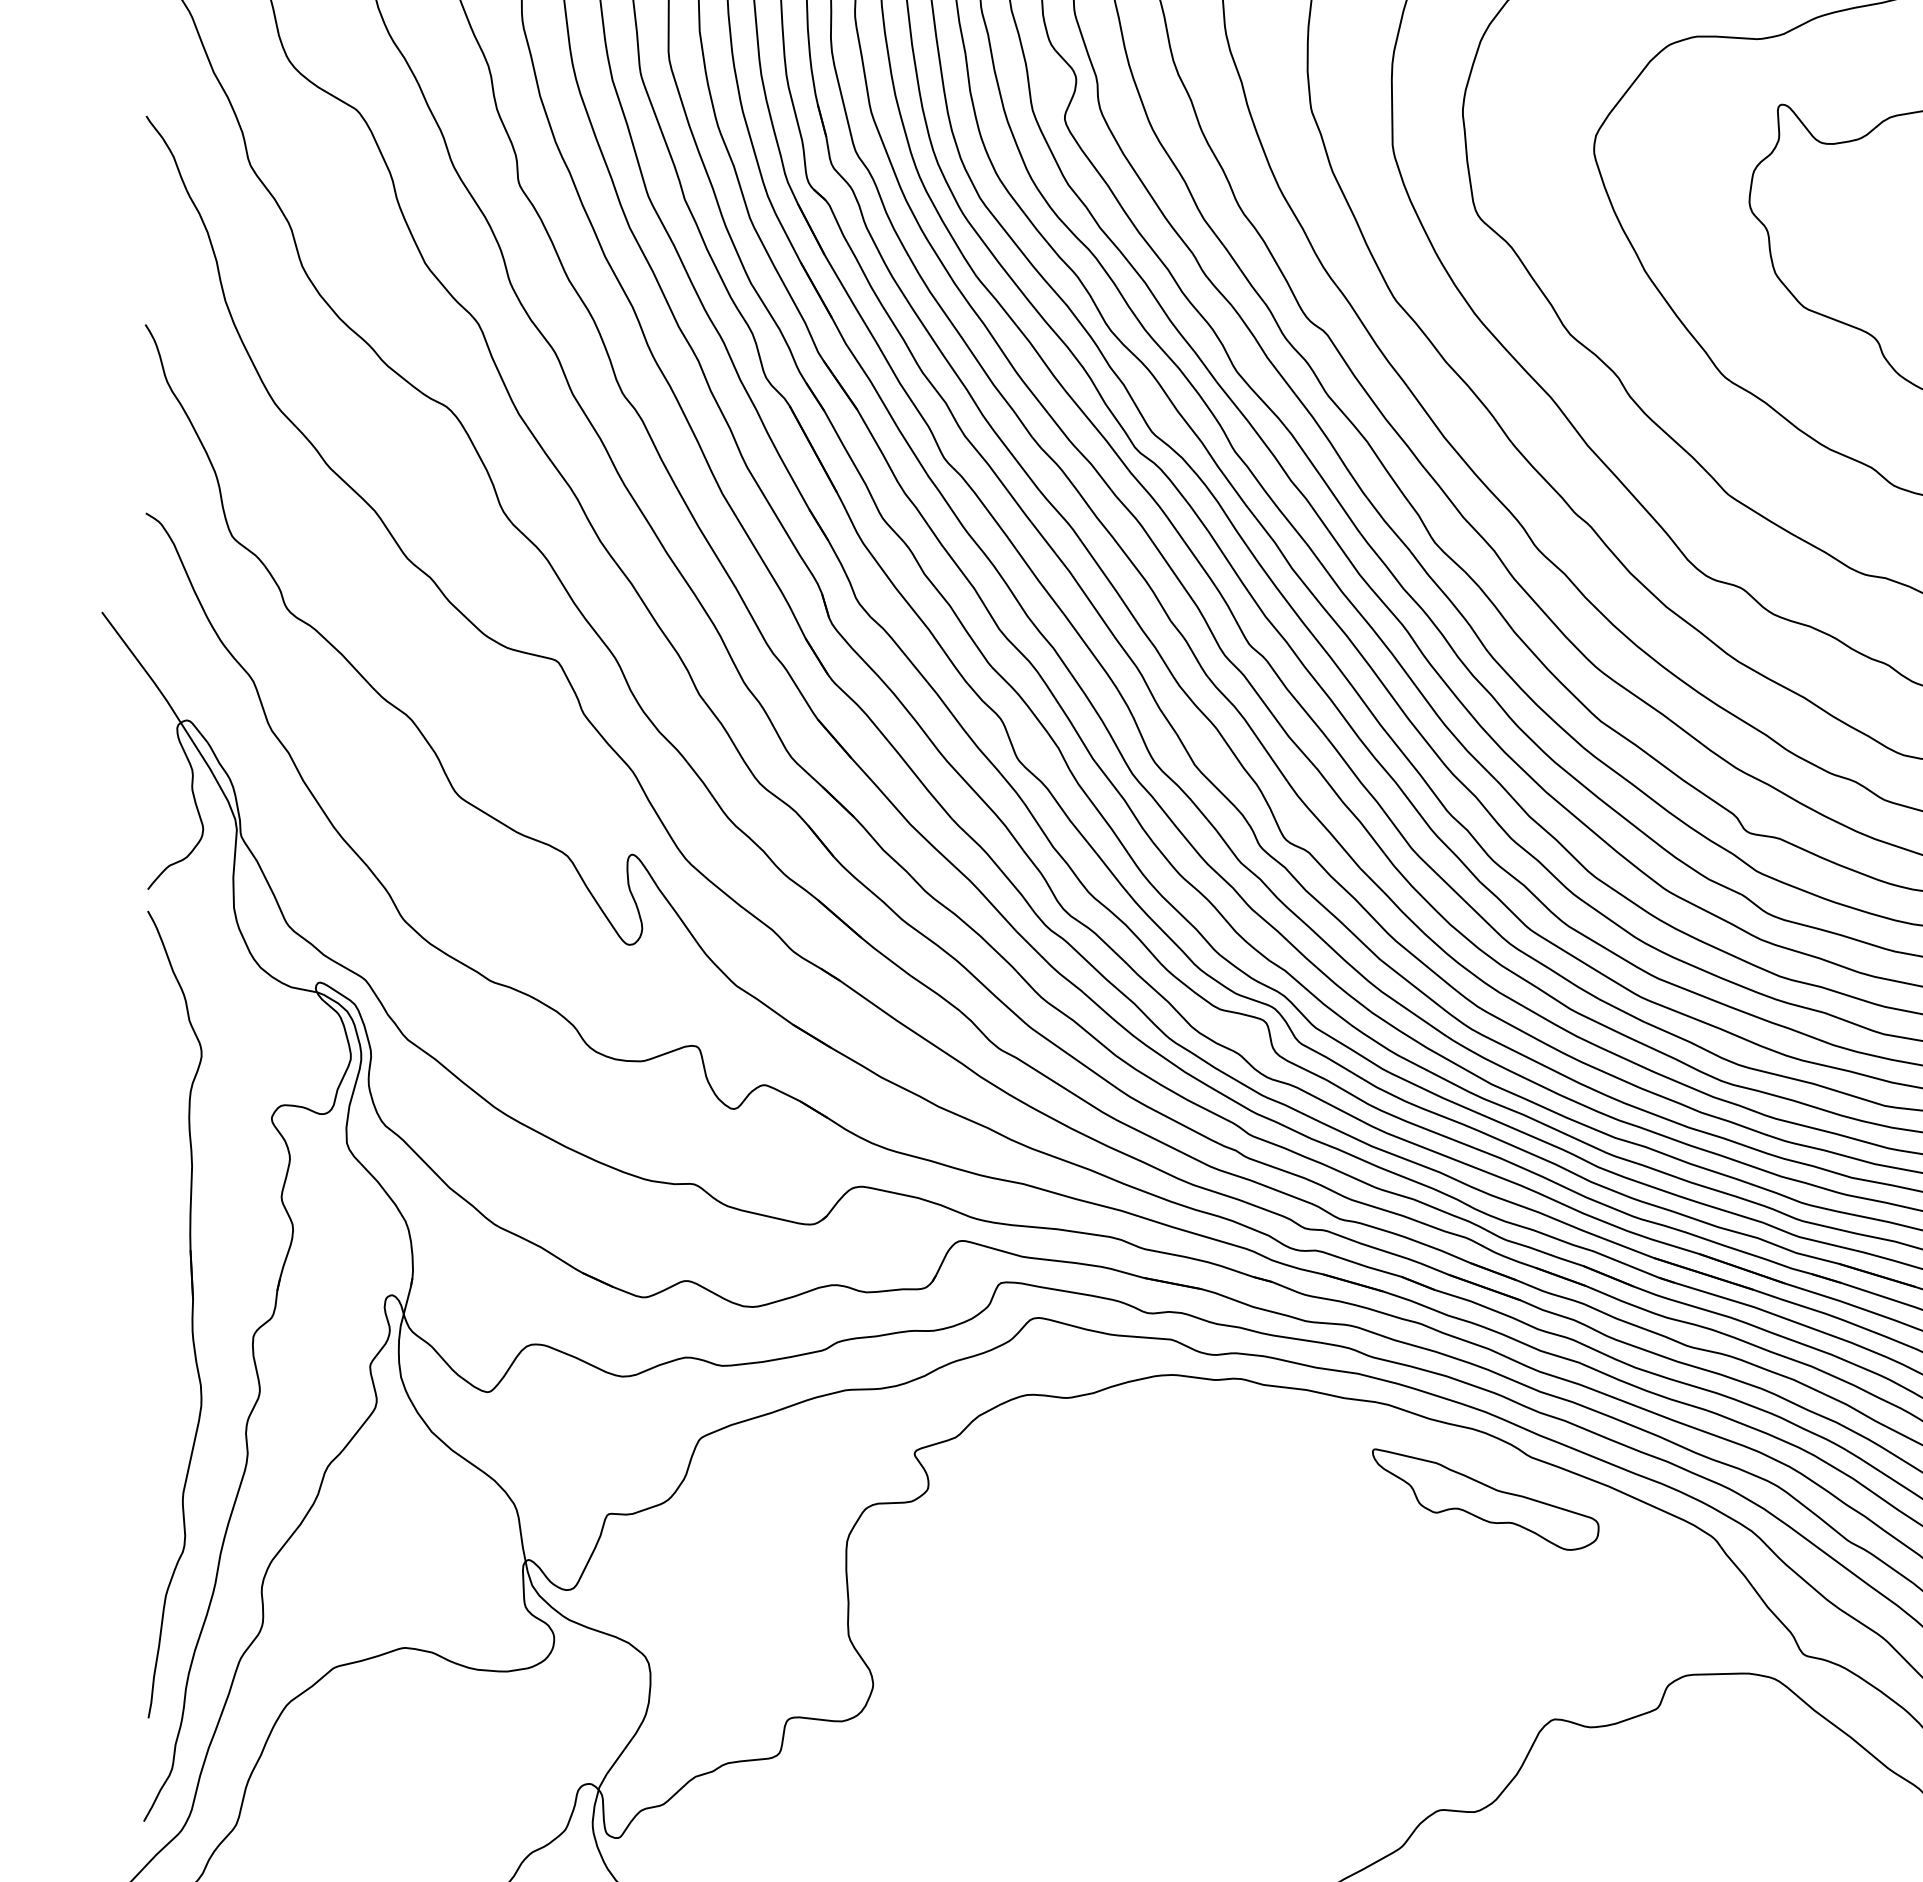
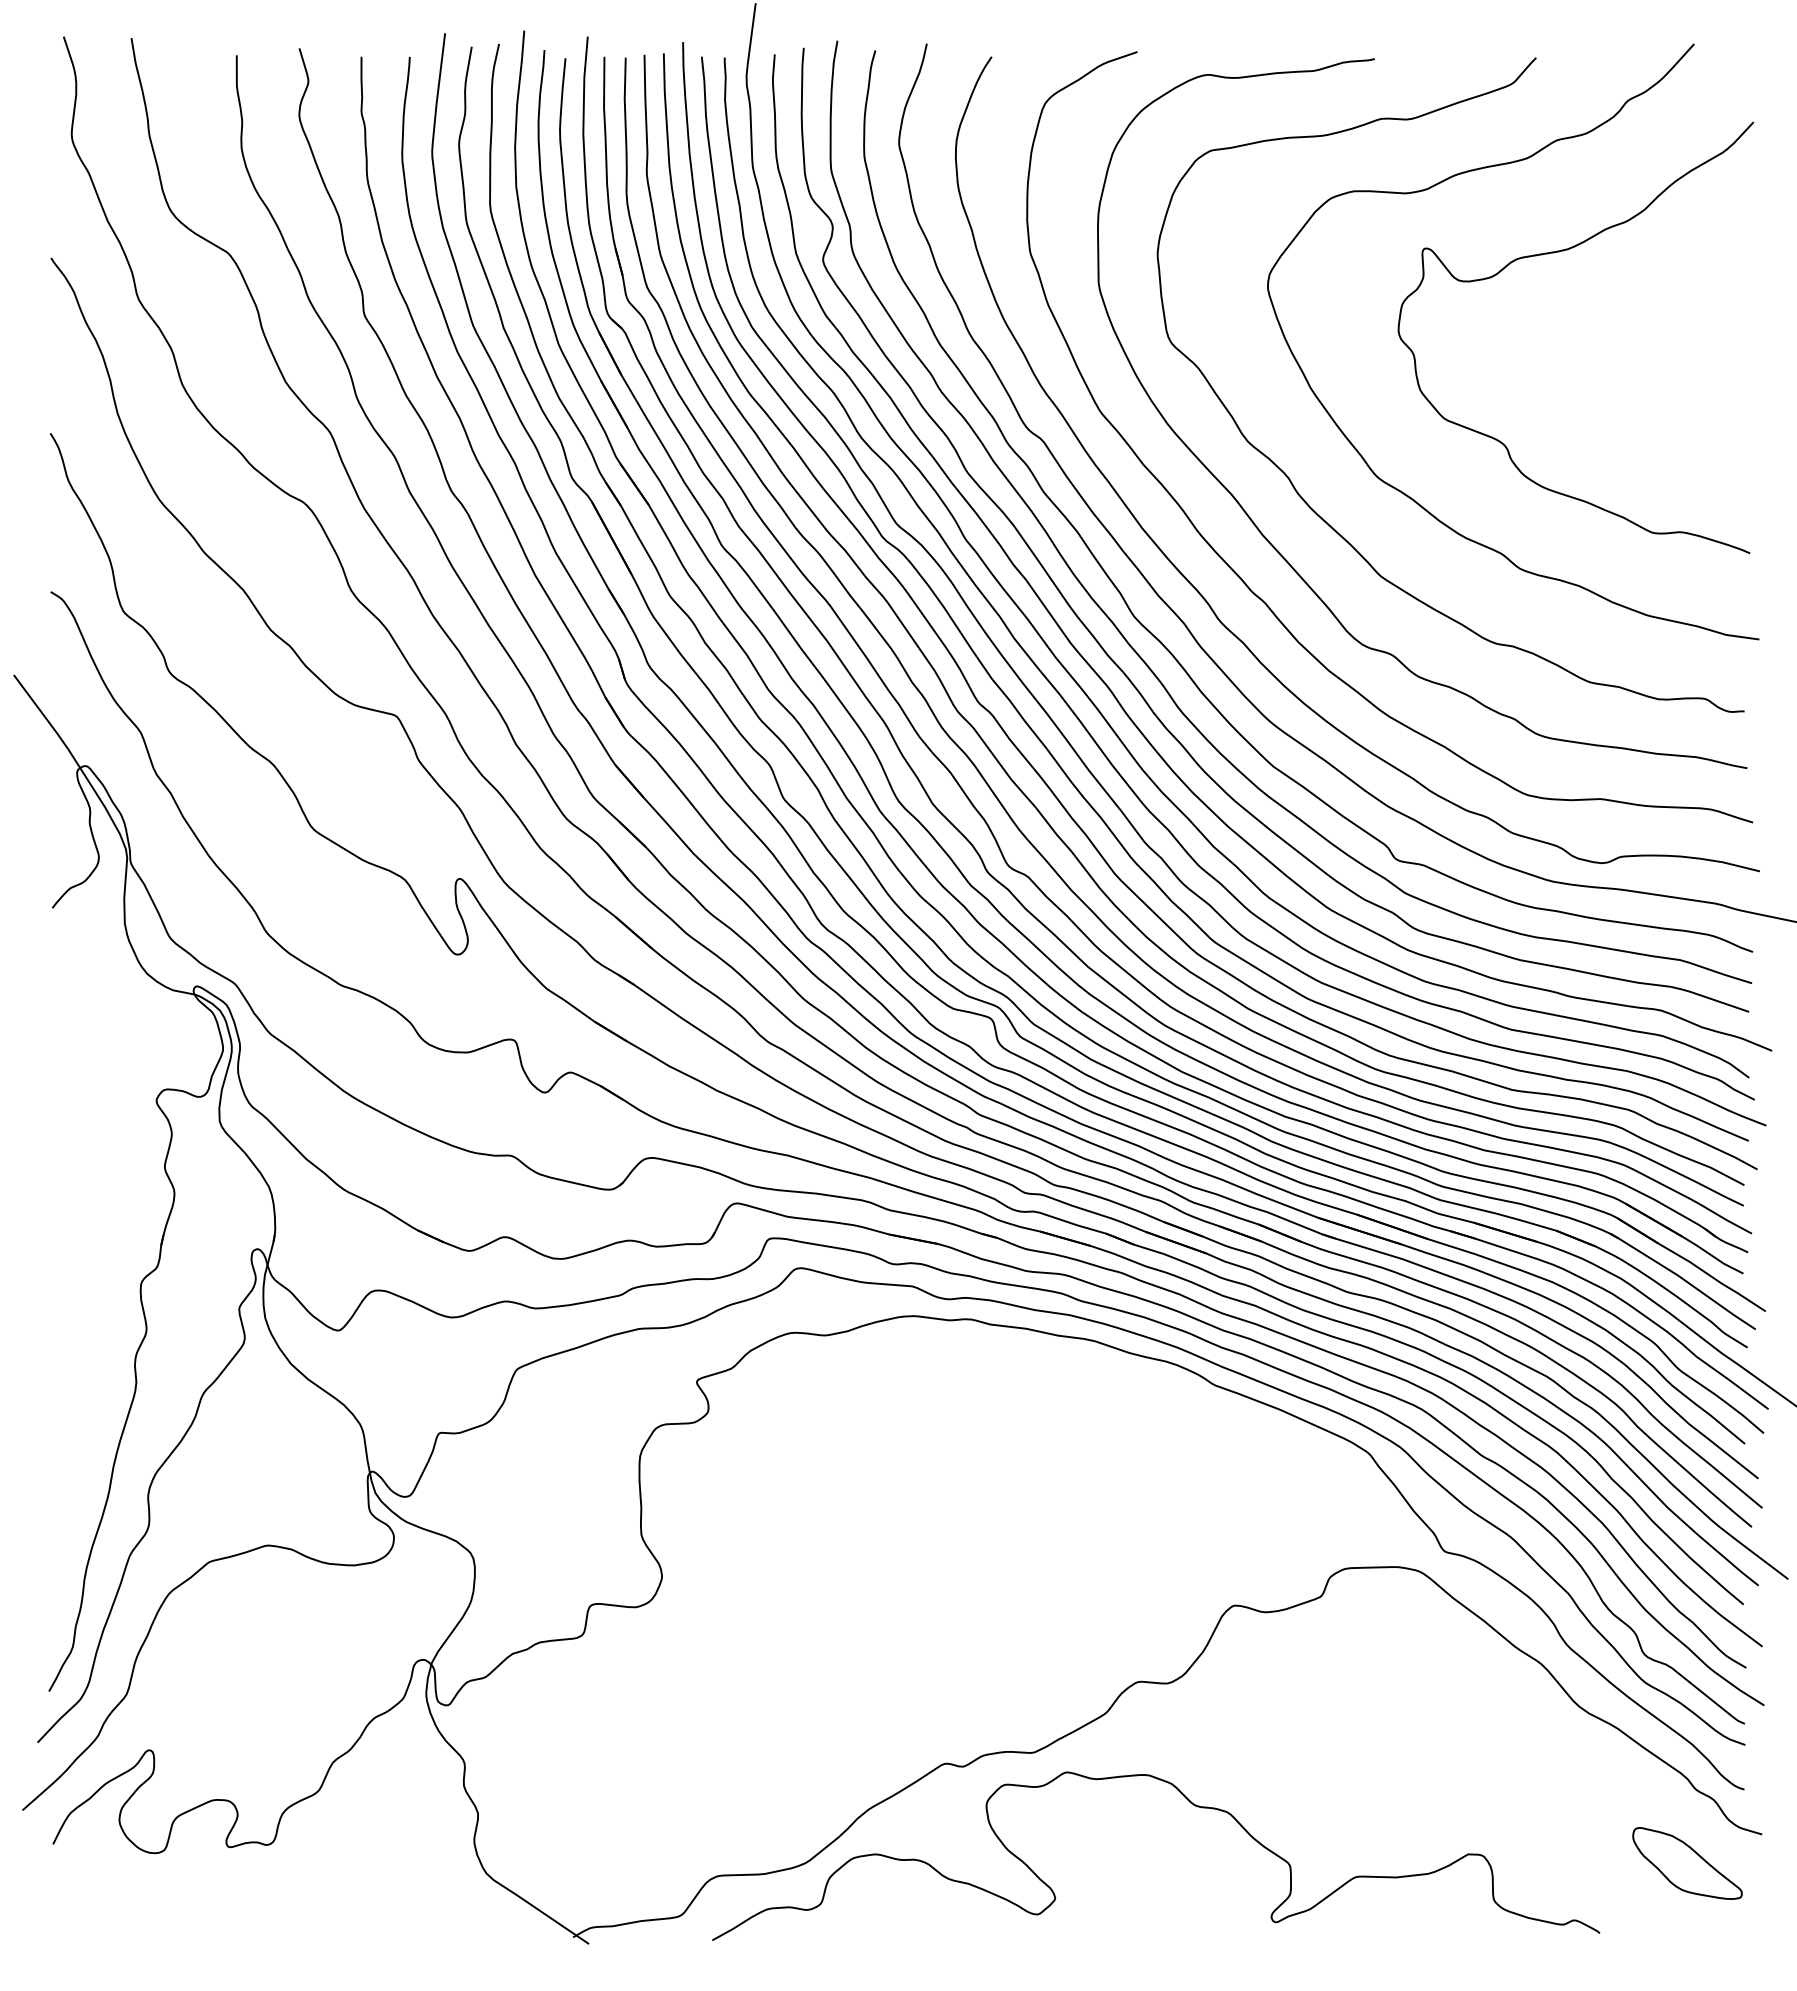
part: (191, 1314) -> (89, 1265), removed
part: (1485, 1499) -> (1176, 1420), removed

